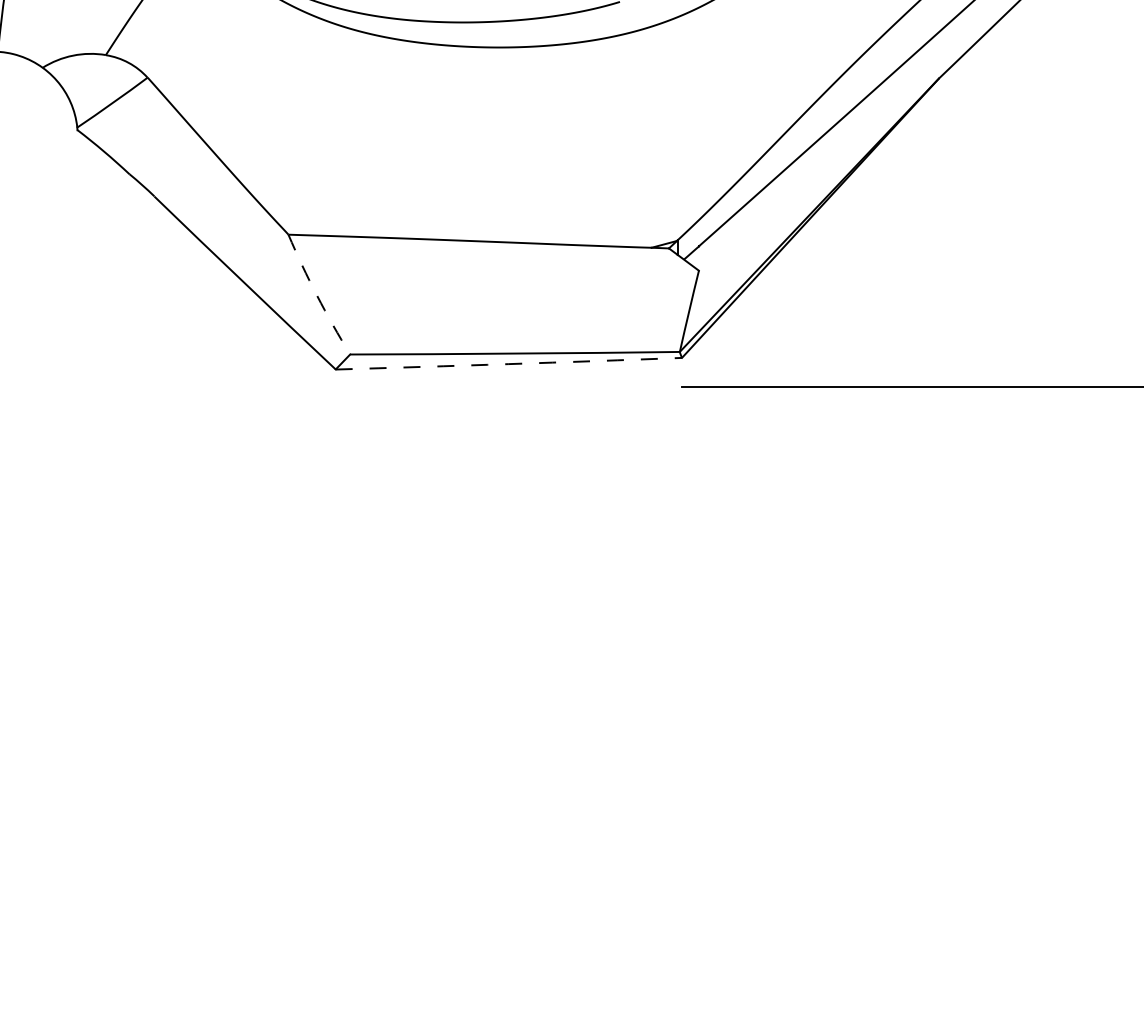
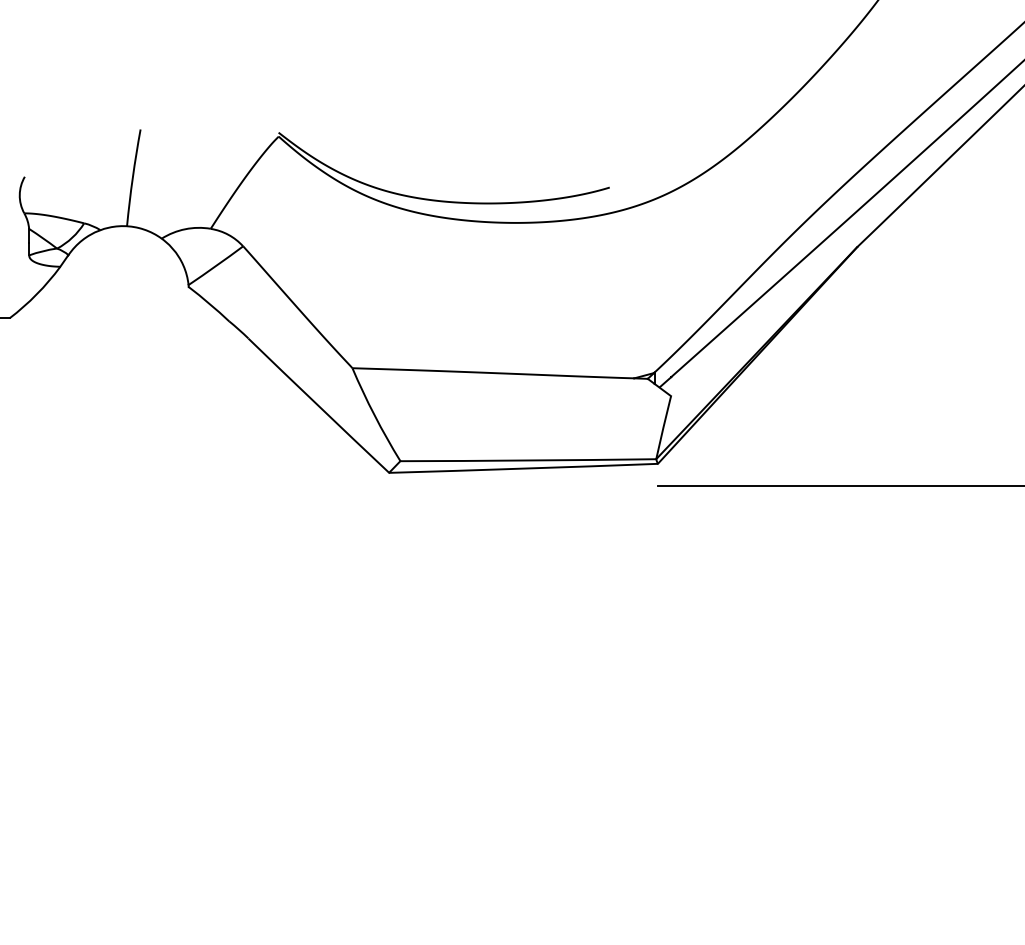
arc: (316, 295) -> (374, 415), dashed -> solid
arc: (508, 363) -> (523, 468), dashed -> solid

